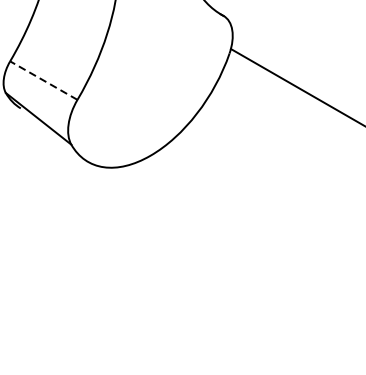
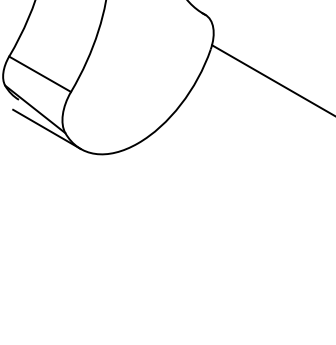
line: (44, 80) -> (40, 74), dashed -> solid
line: (50, 139) -> (46, 128), added

